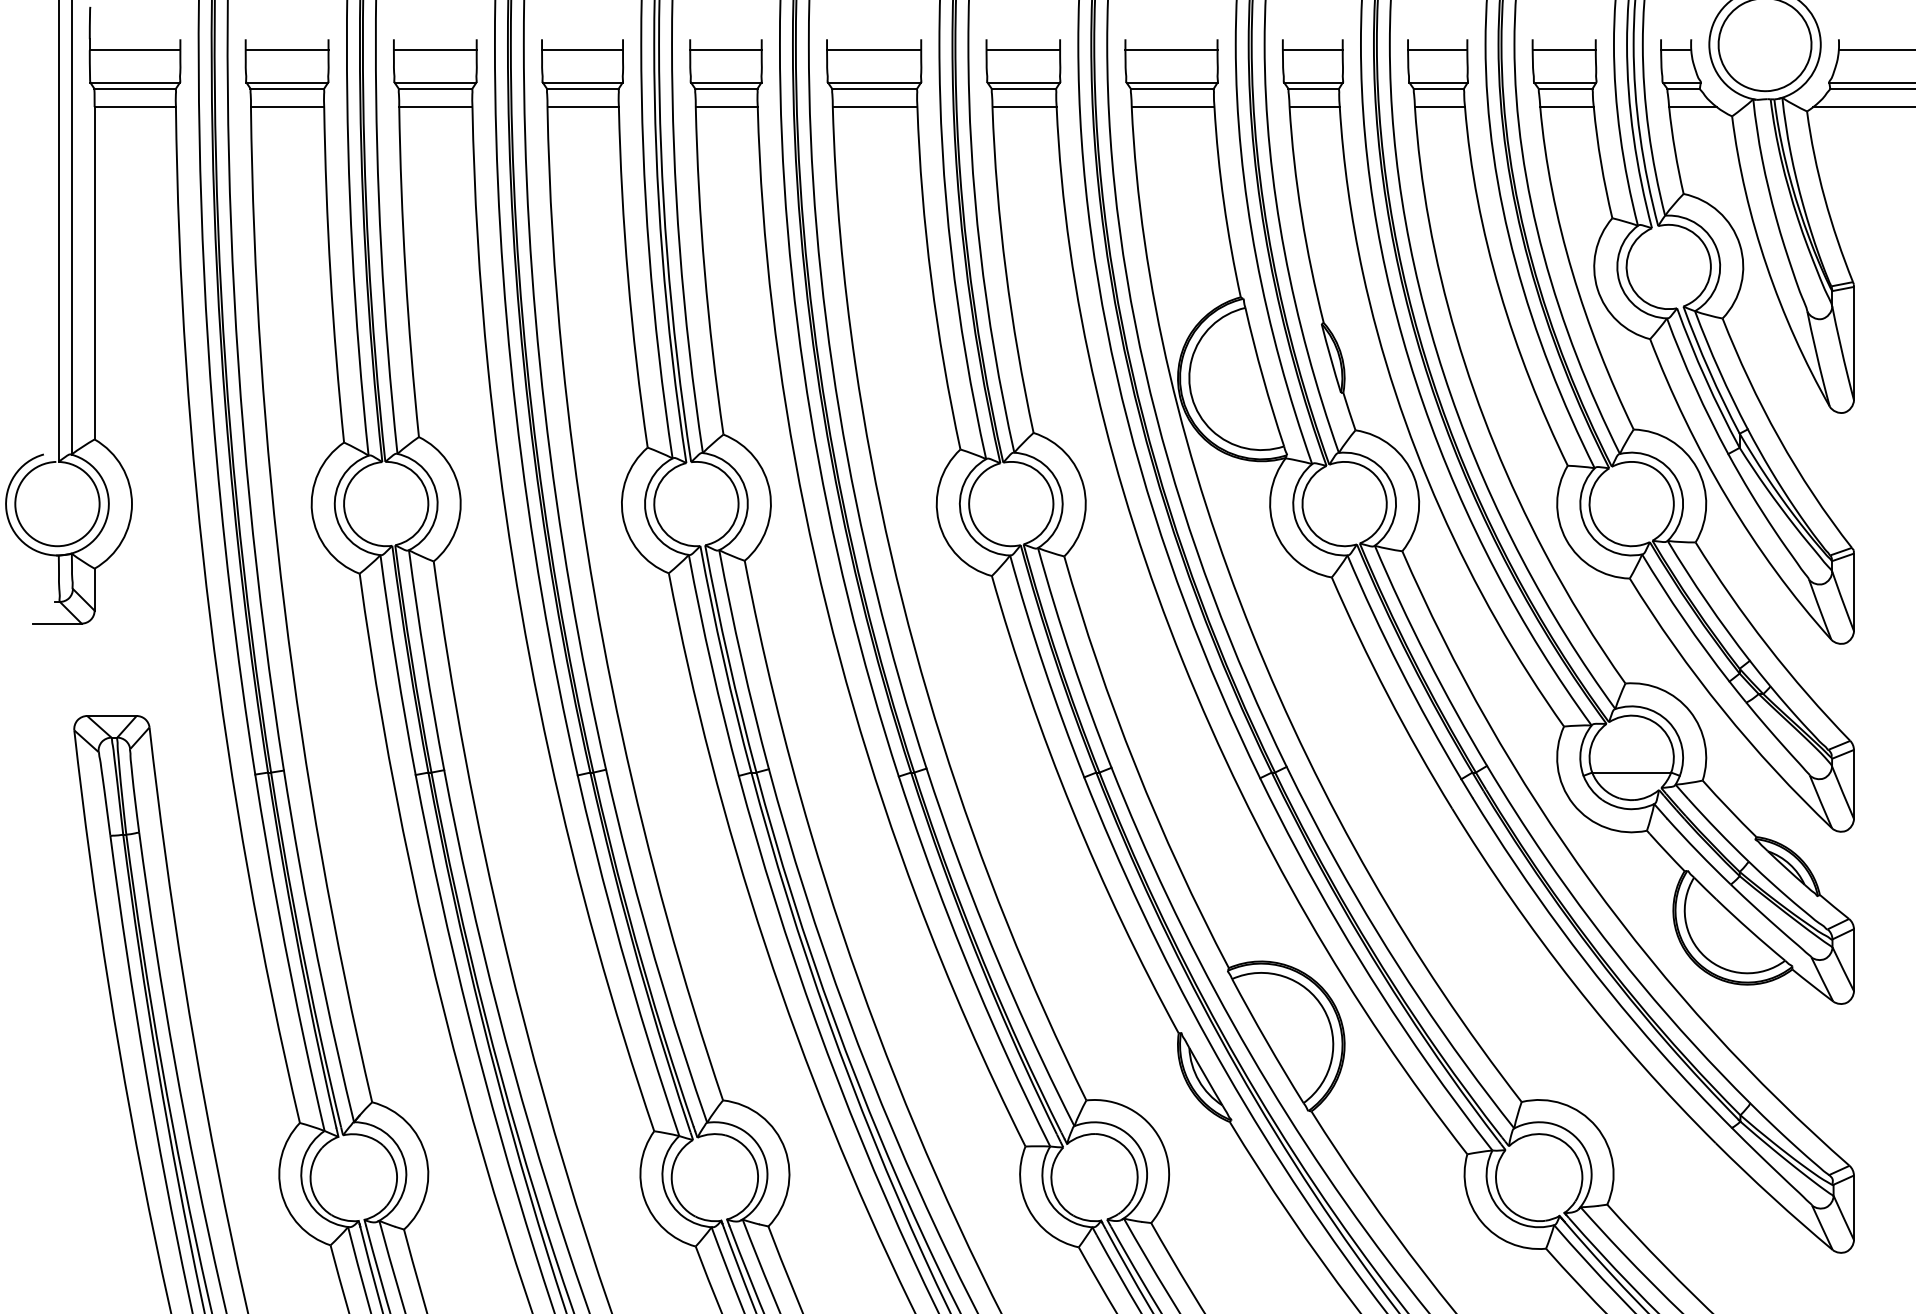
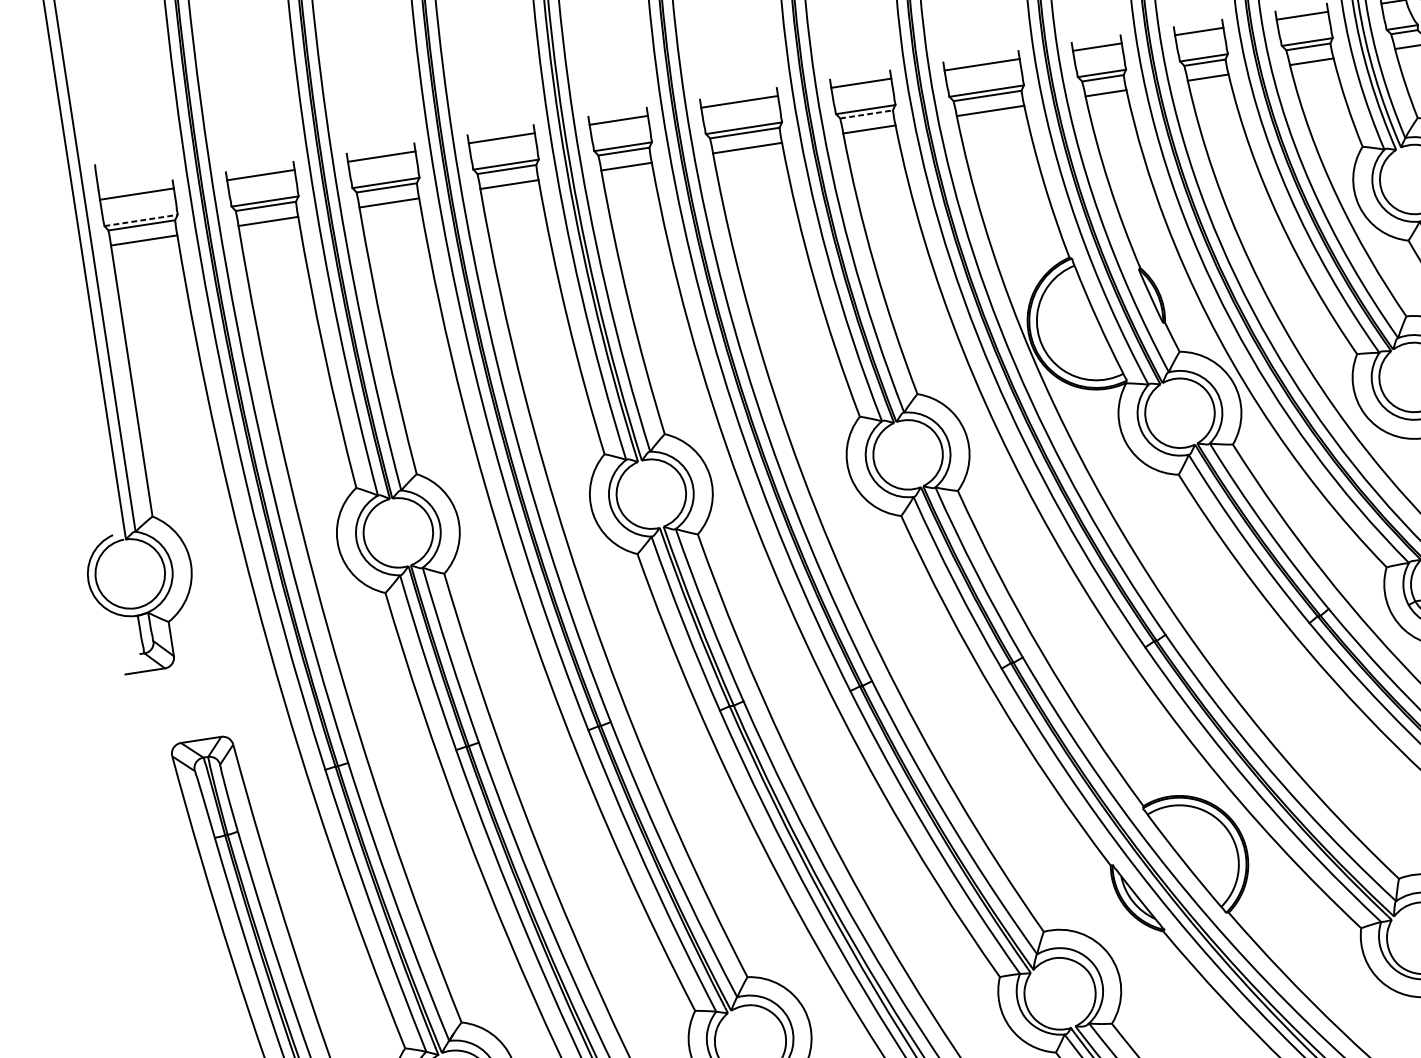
line: (135, 82) -> (141, 220), solid -> dashed
line: (1024, 88) -> (867, 114), solid -> dashed

